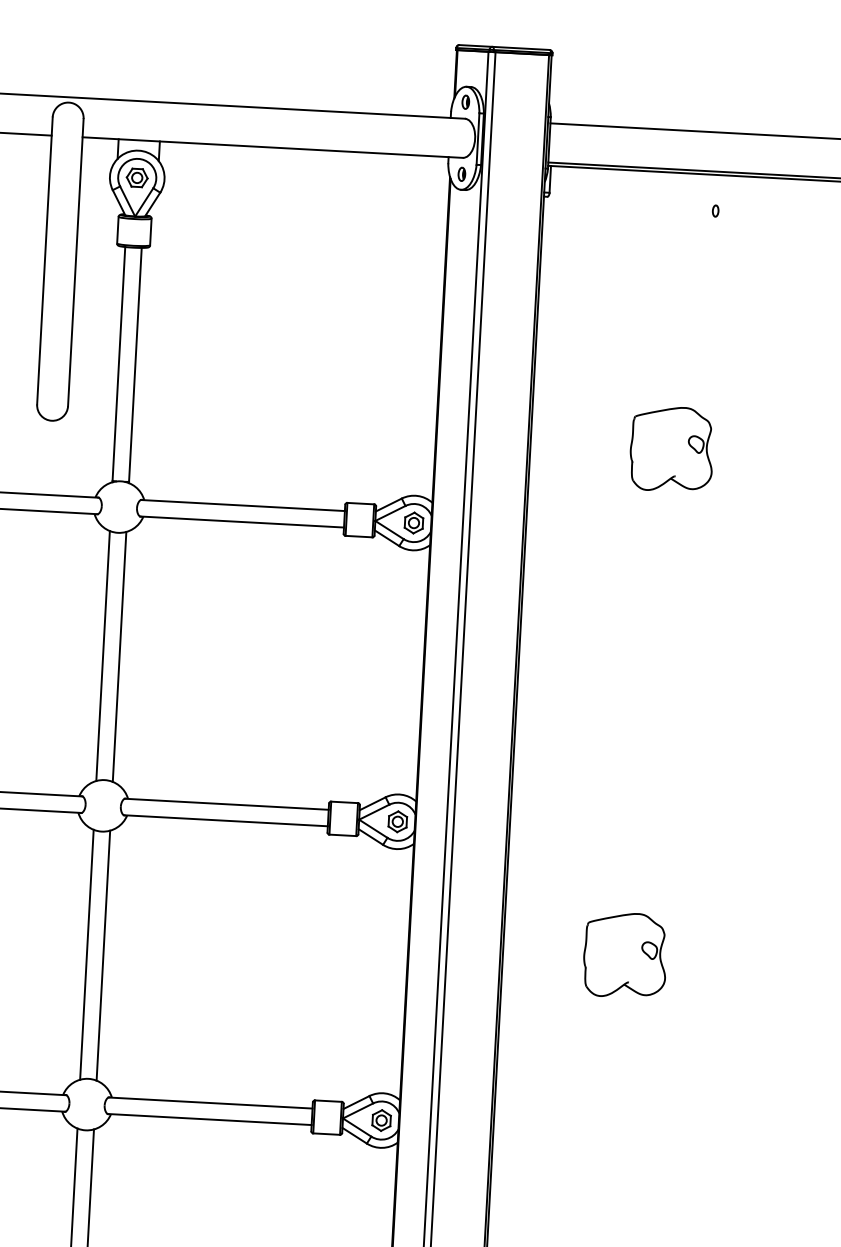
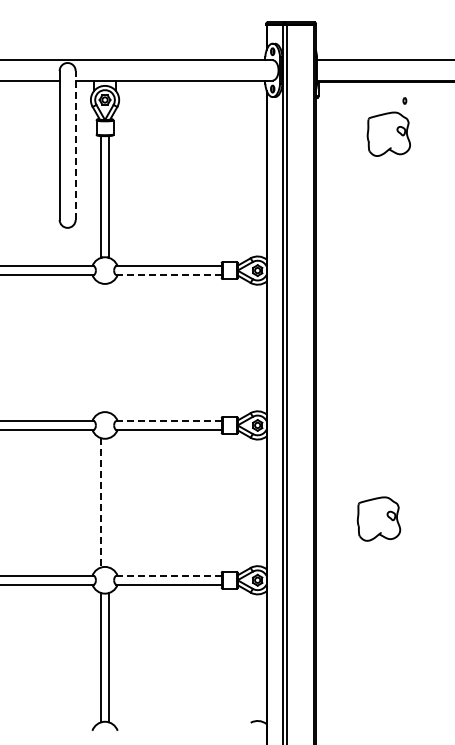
line: (75, 260) -> (75, 144), solid -> dashed
part: (671, 447) -> (388, 133), moved
line: (241, 521) -> (168, 274), solid -> dashed
line: (102, 654) -> (100, 347), removed
line: (119, 655) -> (109, 347), removed
line: (226, 804) -> (168, 421), solid -> dashed
line: (86, 954) -> (100, 502), solid -> dashed
line: (103, 954) -> (109, 502), removed
part: (624, 954) -> (378, 518), moved
line: (209, 1103) -> (168, 576), solid -> dashed

